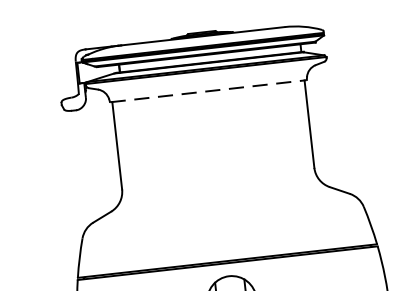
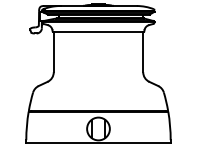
line: (208, 91) -> (98, 31), dashed -> solid

